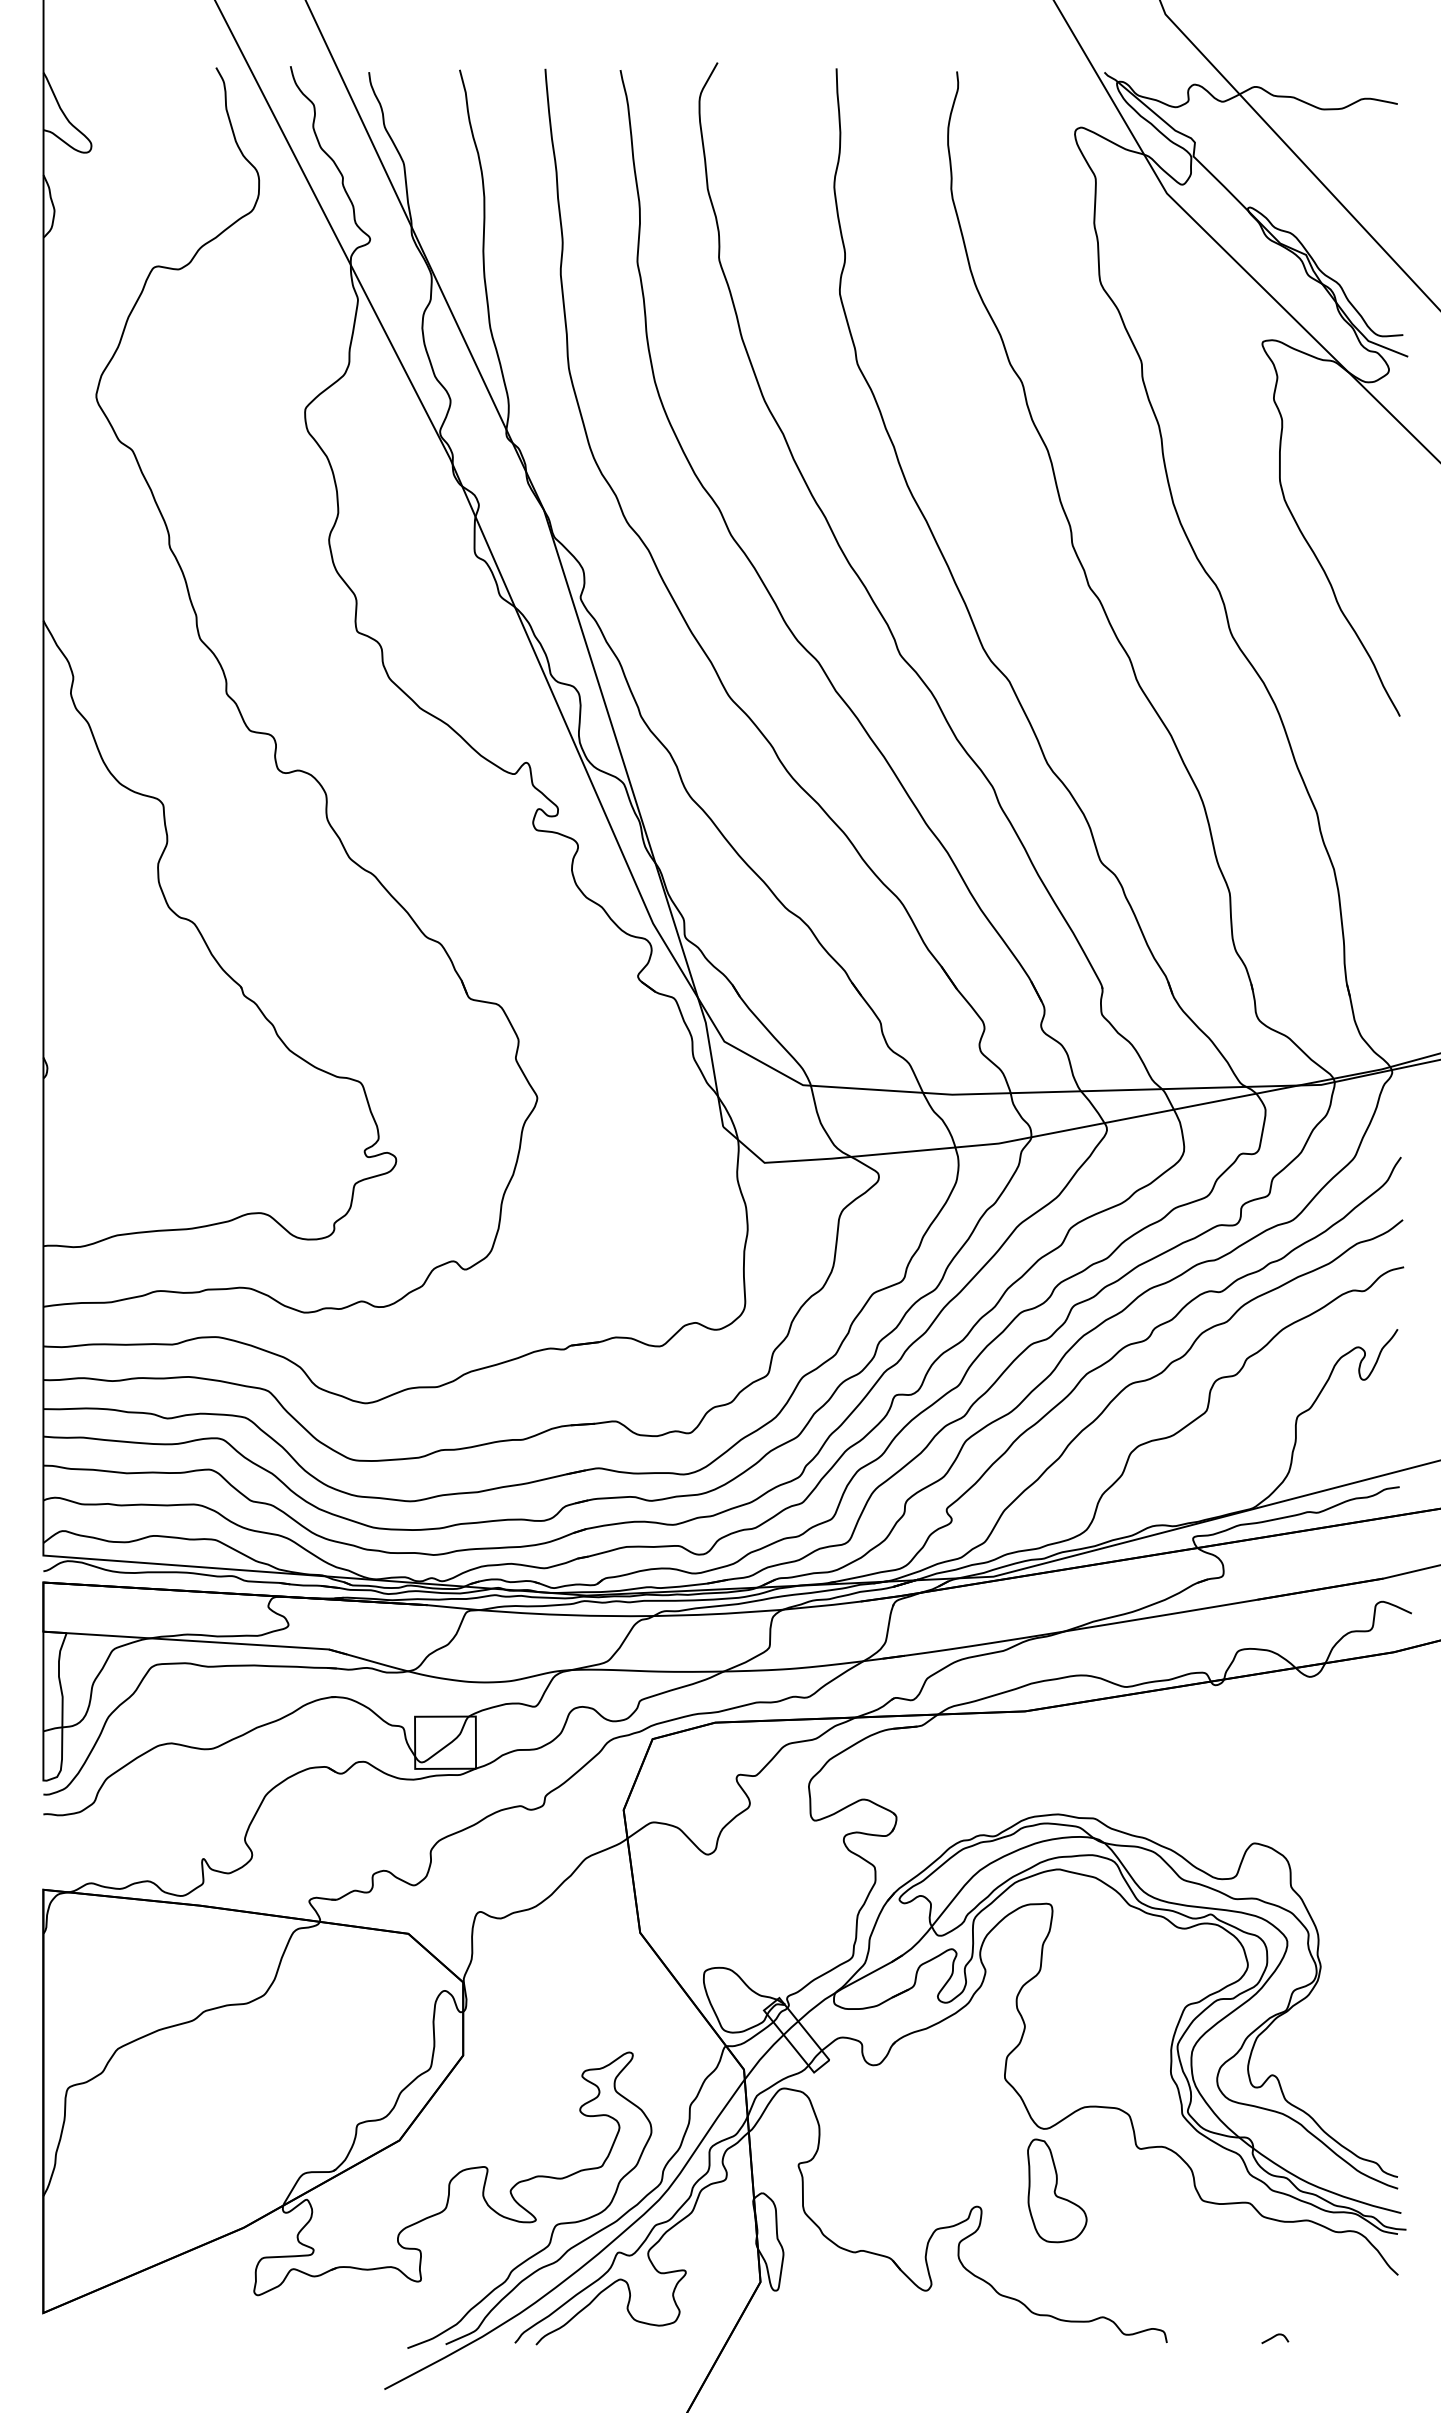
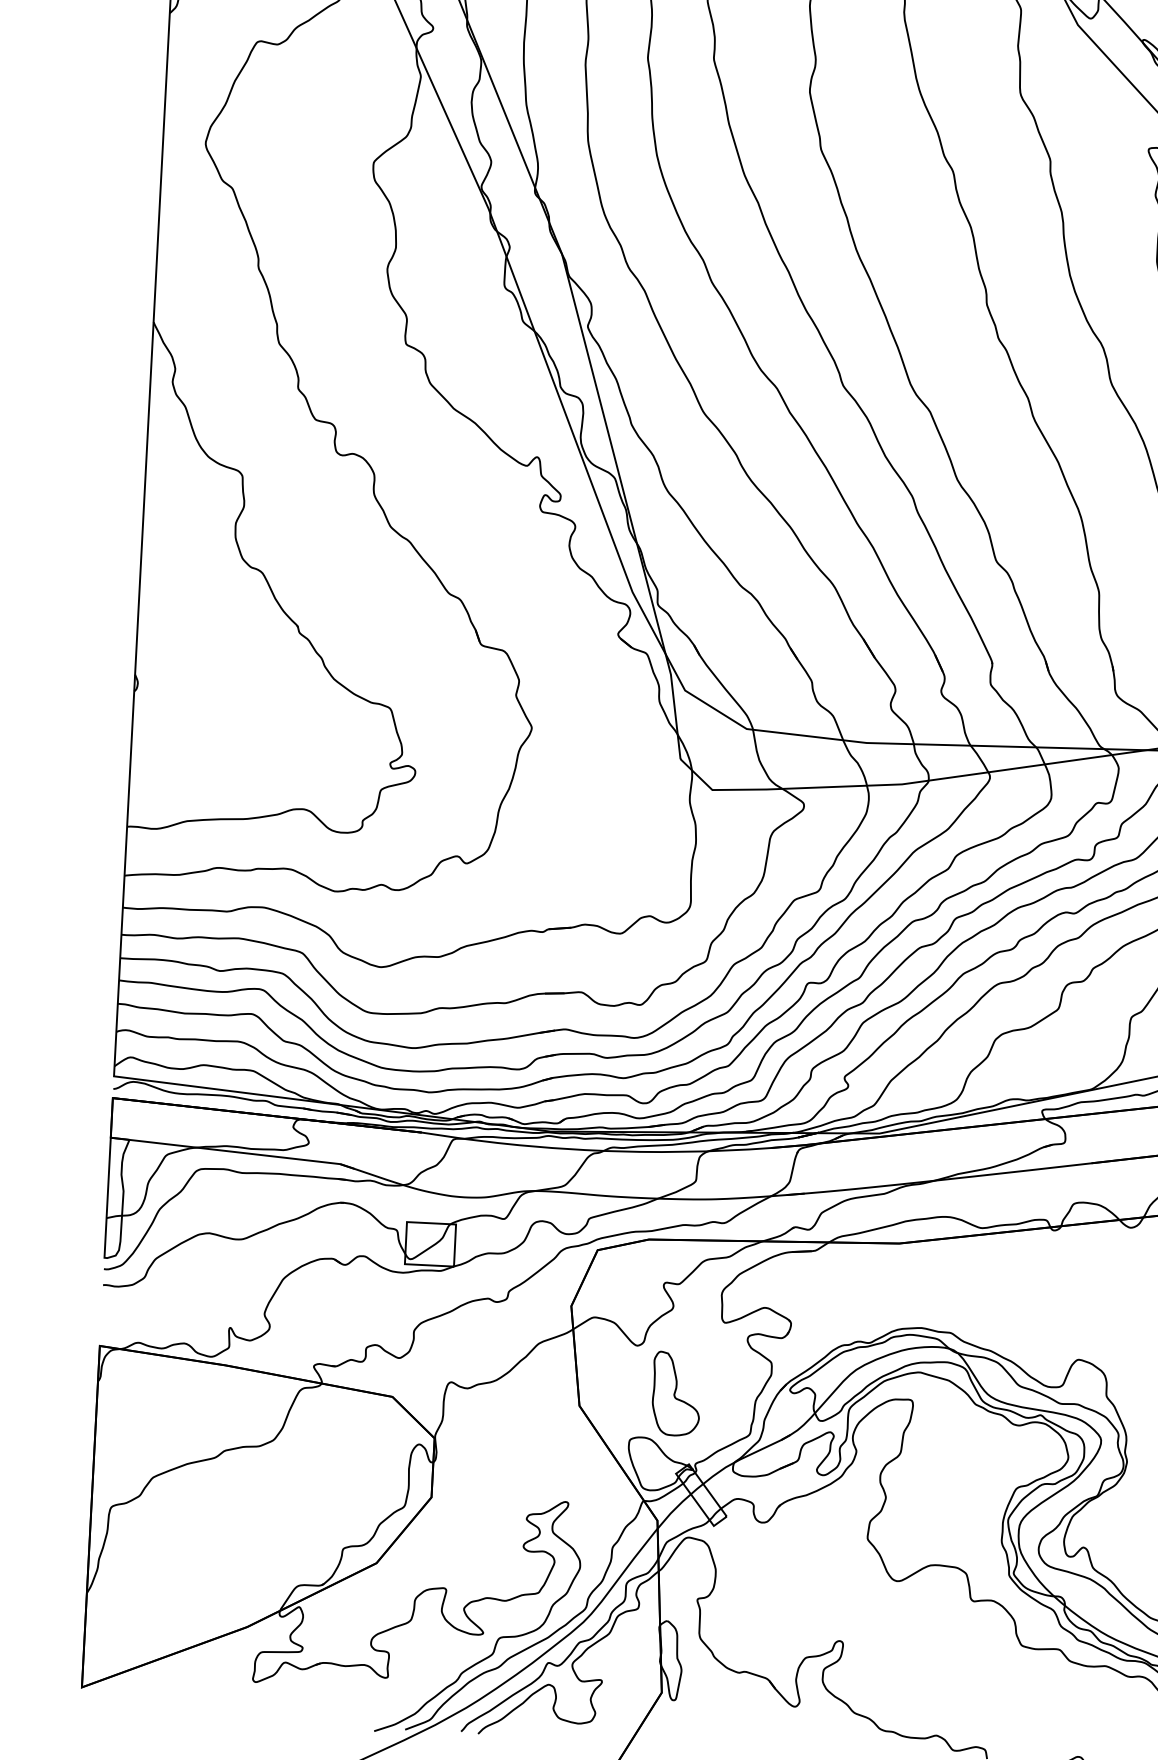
part: (1057, 2190) -> (676, 1393), moved

